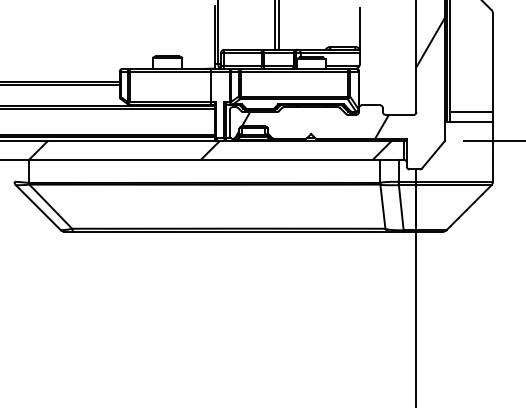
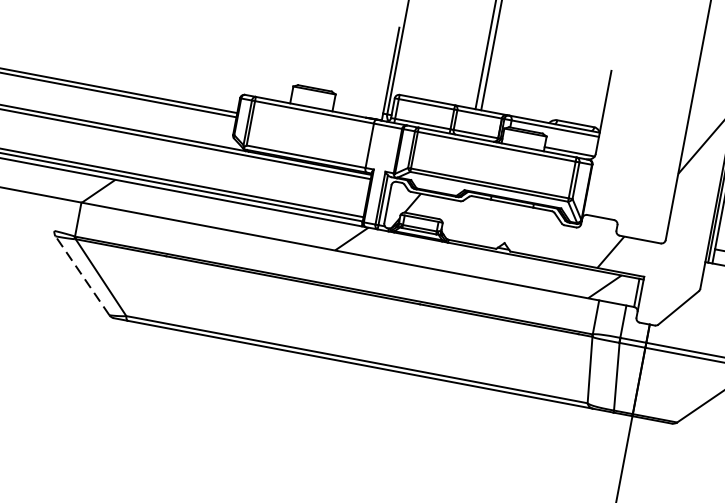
line: (38, 207) -> (82, 275), solid -> dashed

